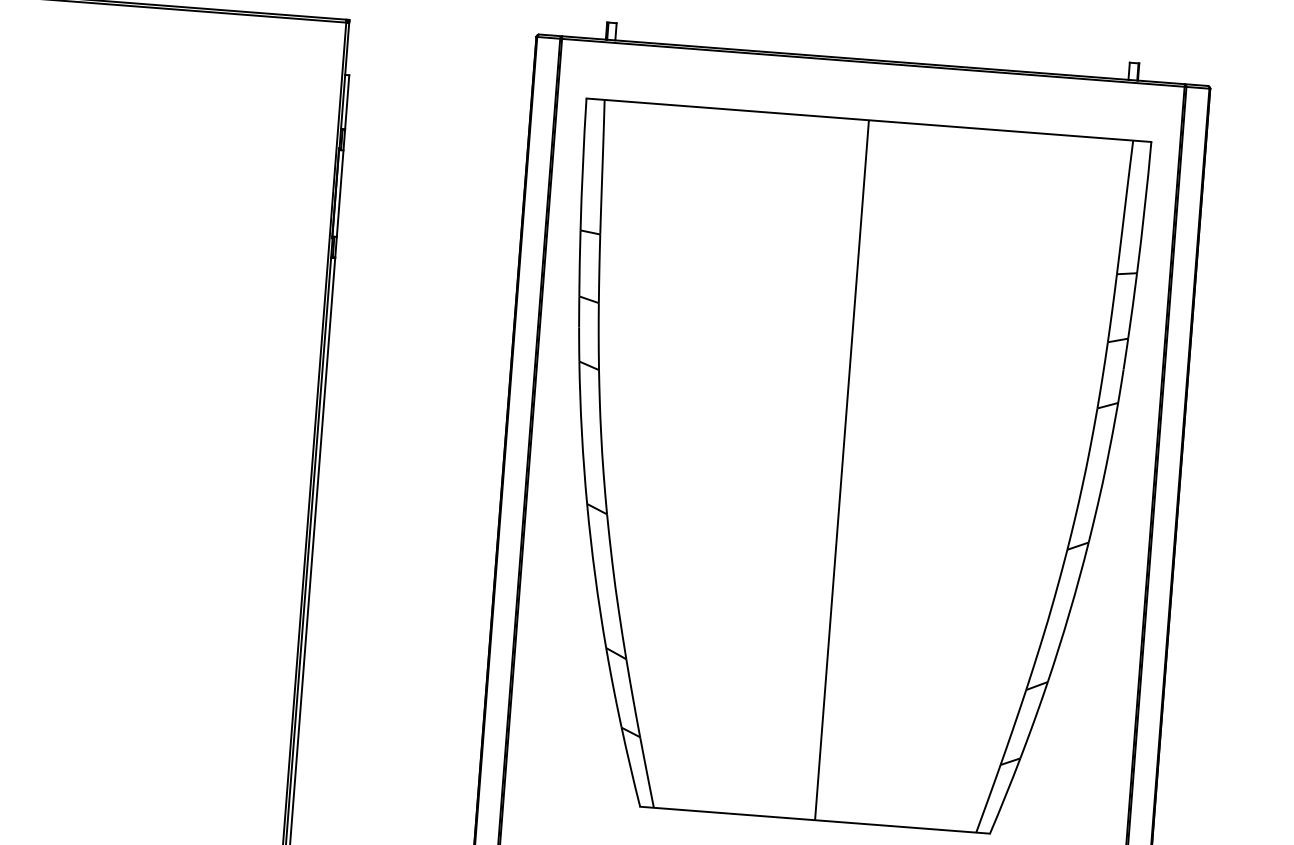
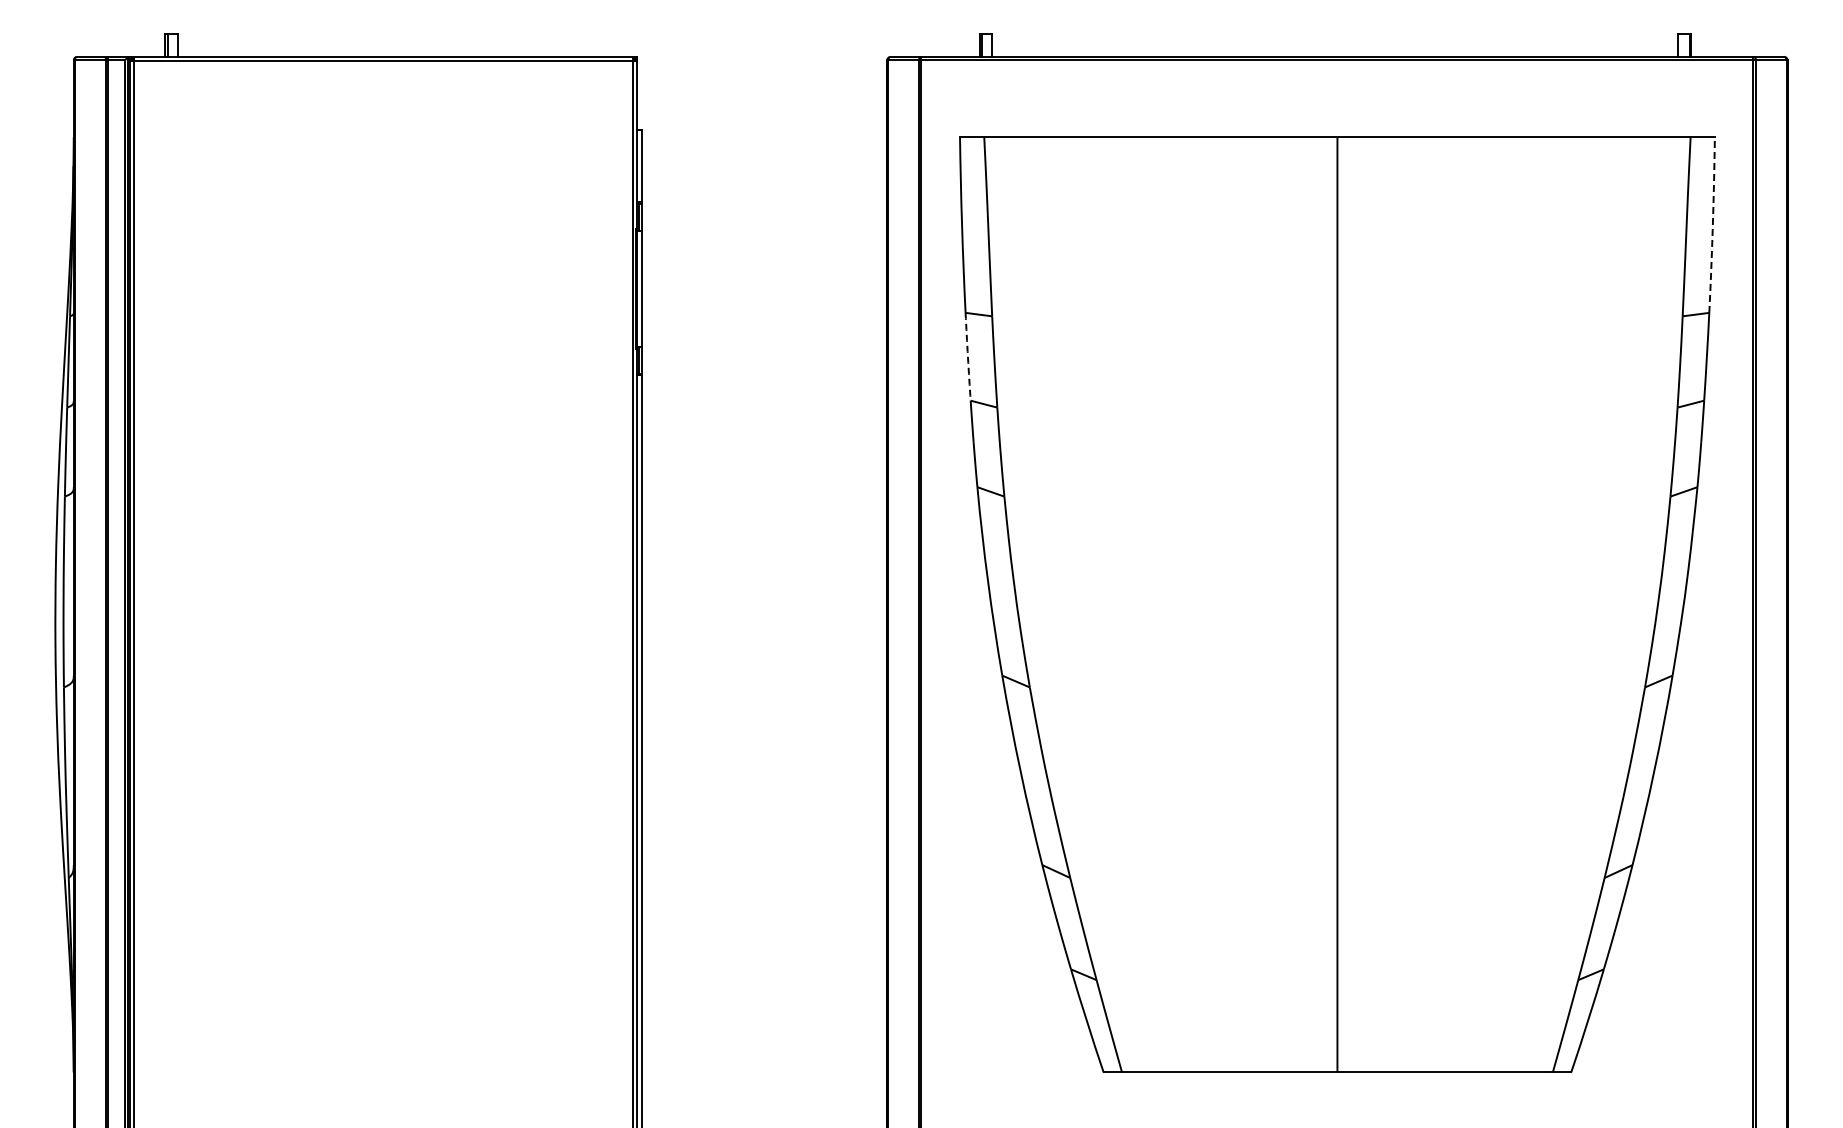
arc: (1144, 208) -> (1712, 225), solid -> dashed
arc: (579, 263) -> (967, 356), solid -> dashed

